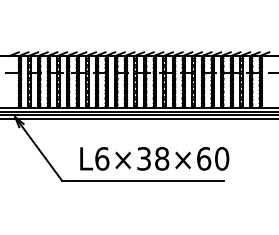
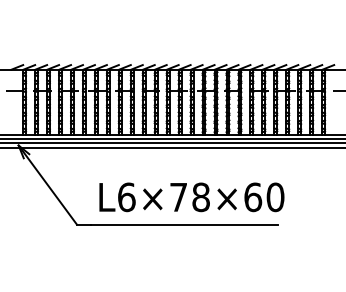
text: (143, 158) -> (177, 196), L6×38×60 -> L6×78×60

